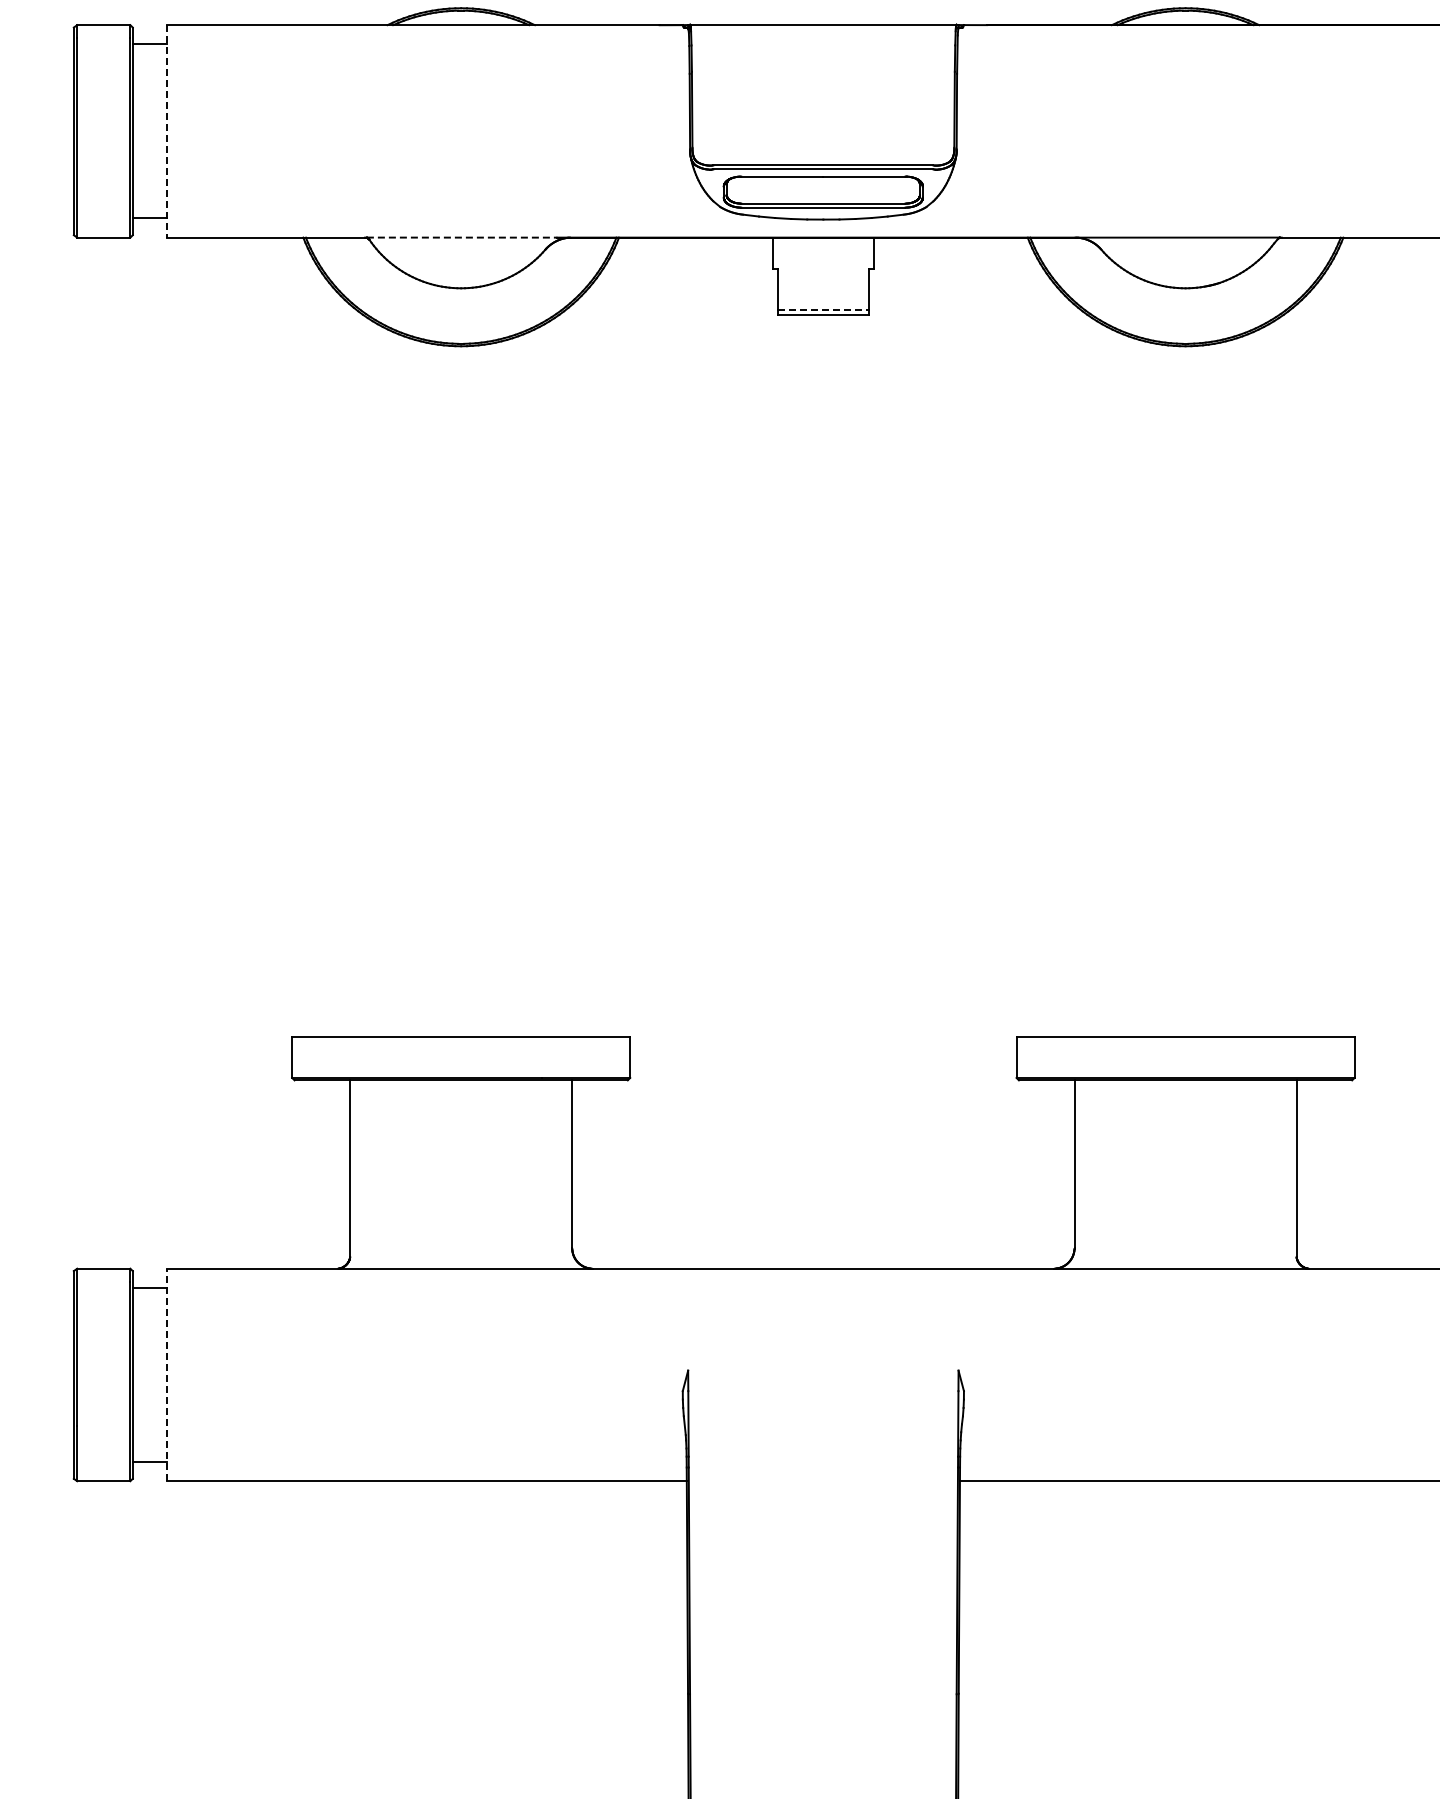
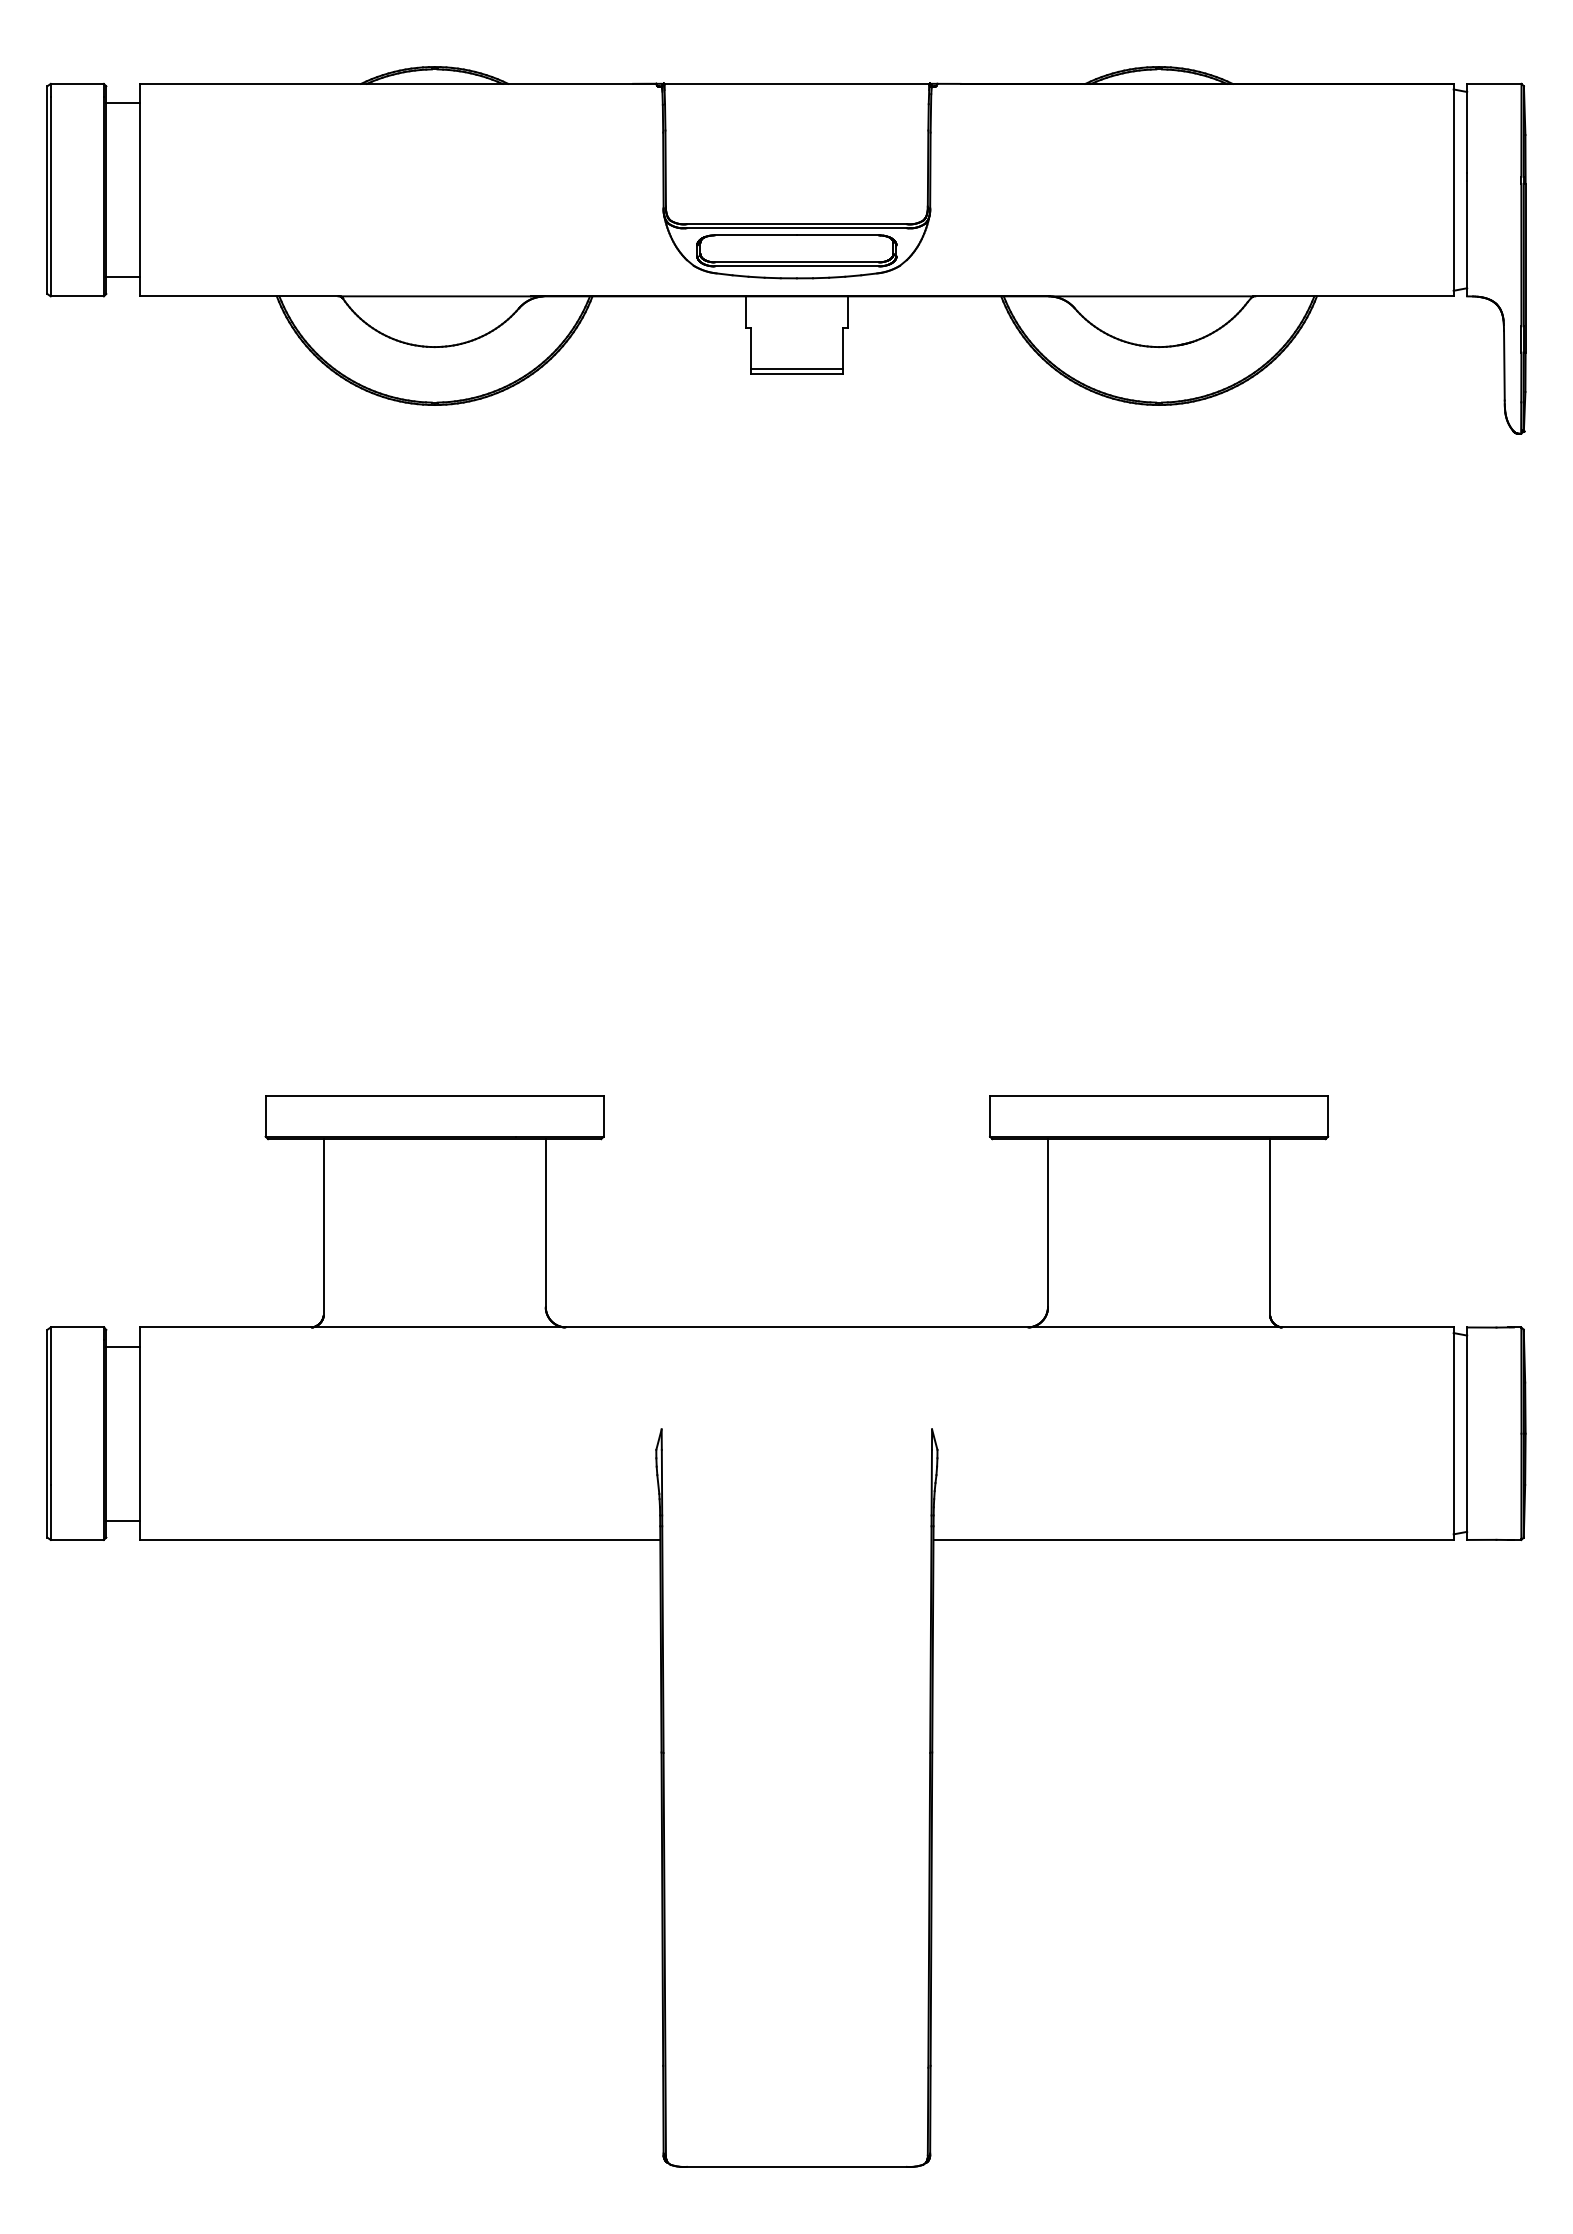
line: (166, 131) -> (140, 190), dashed -> solid
line: (462, 237) -> (436, 296), dashed -> solid
line: (822, 309) -> (796, 368), dashed -> solid
line: (166, 1374) -> (140, 1433), dashed -> solid

